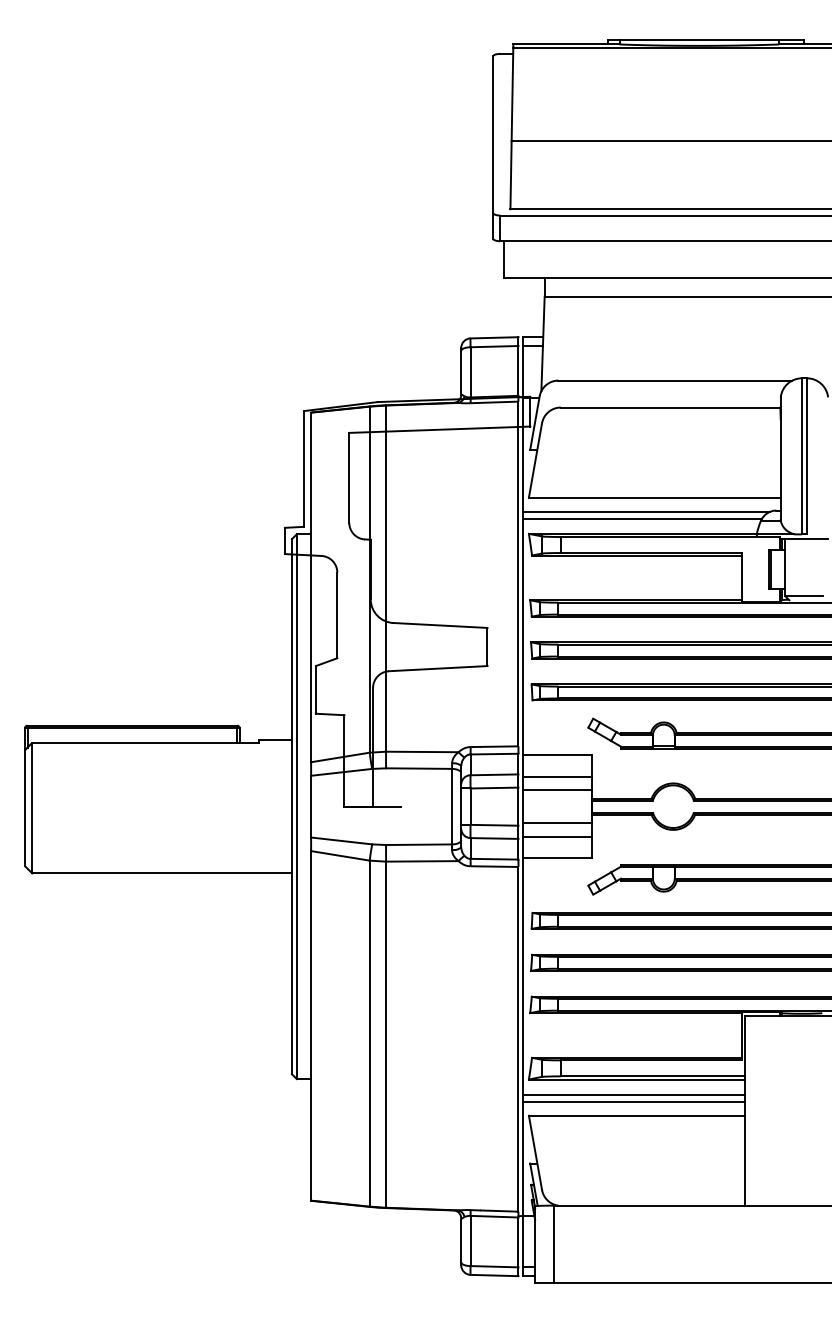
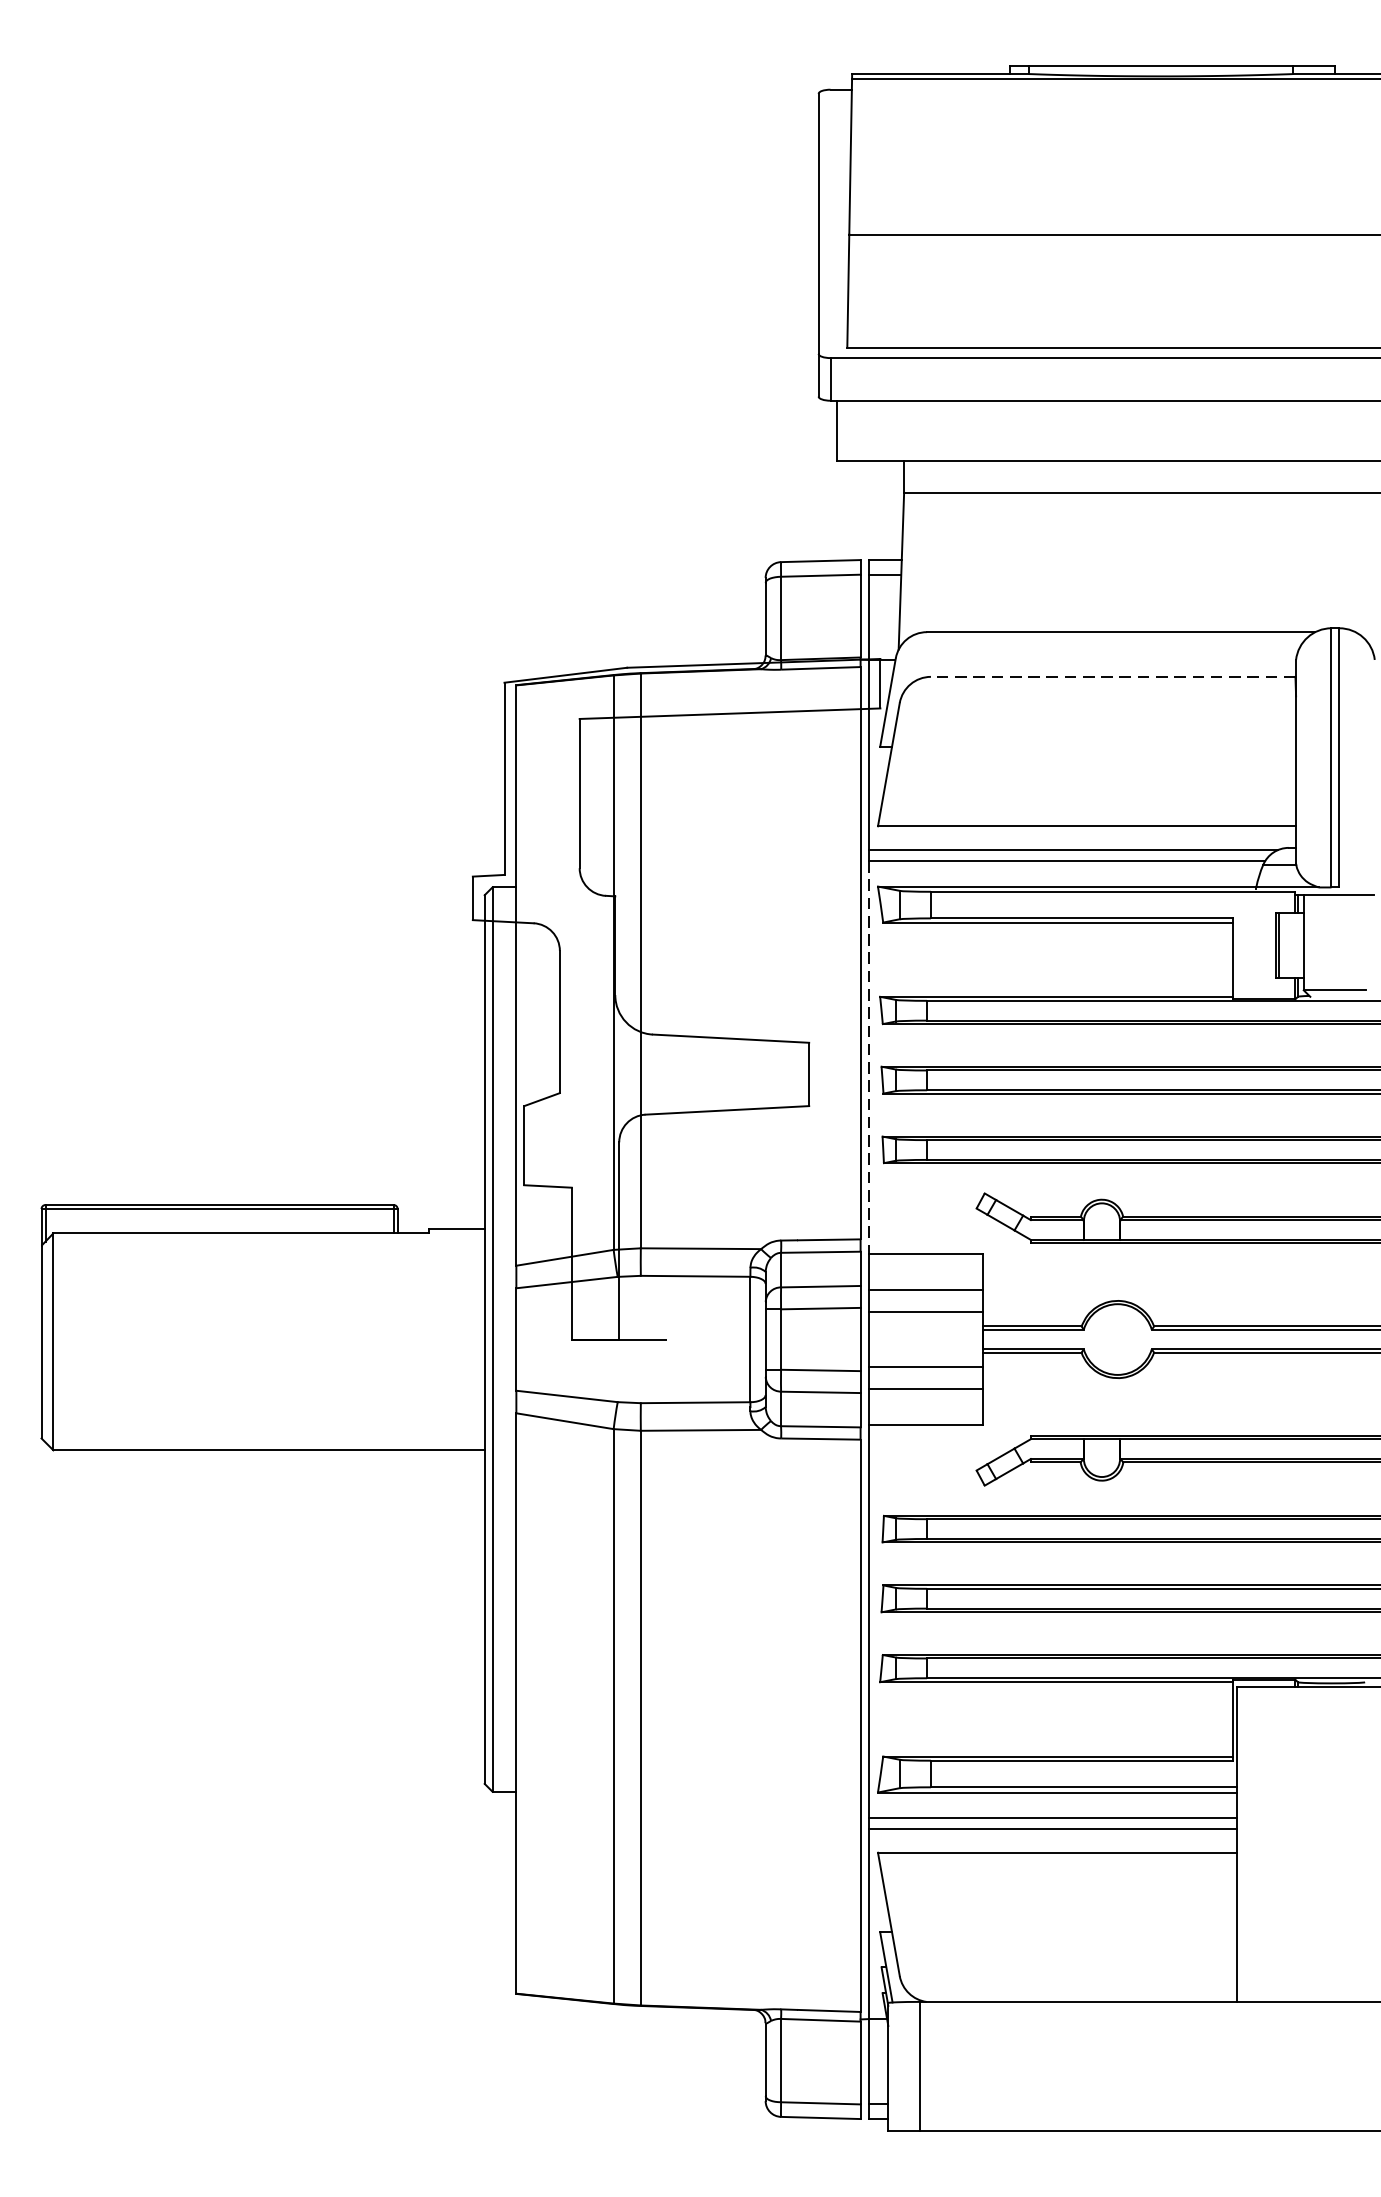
line: (670, 407) -> (1113, 676), solid -> dashed
line: (523, 637) -> (868, 1058), solid -> dashed

